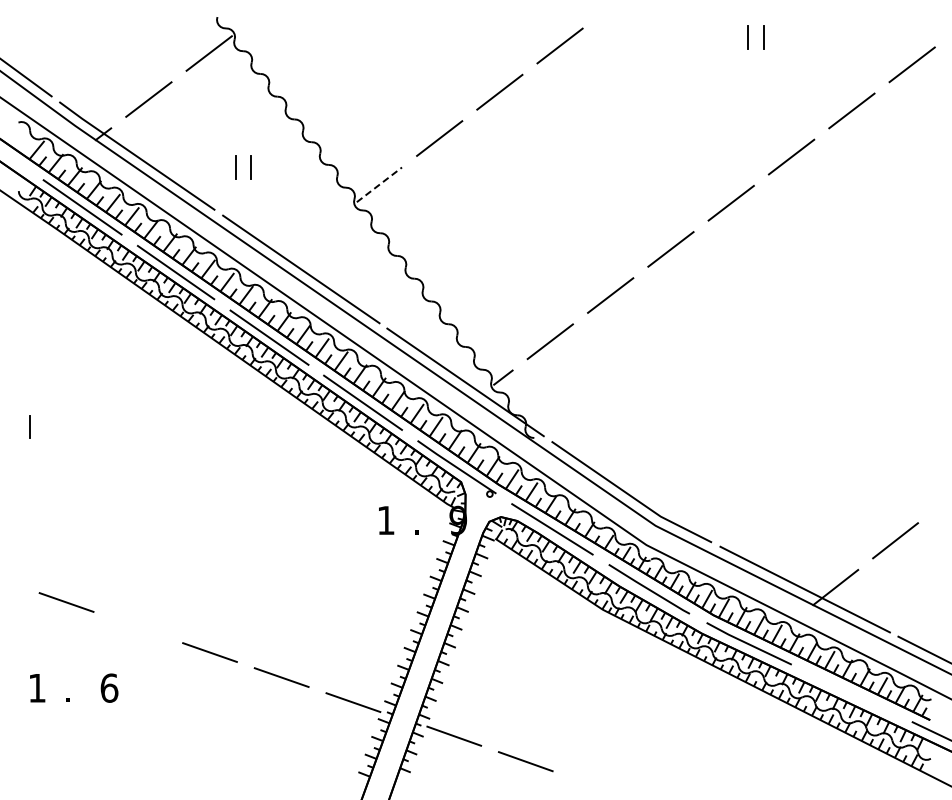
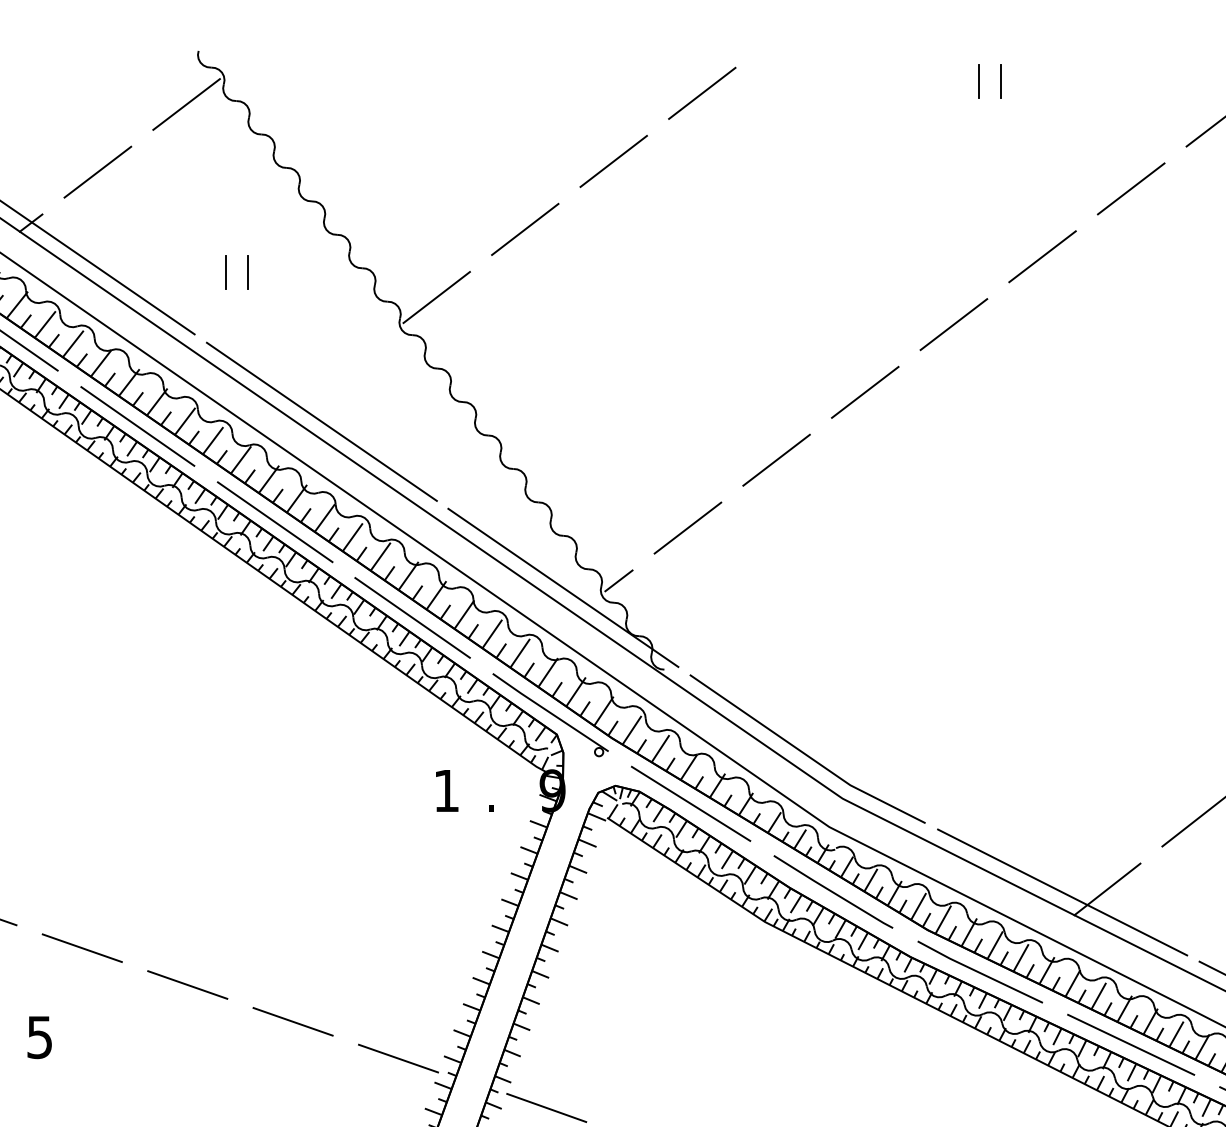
line: (379, 184) -> (436, 297), dashed -> solid
line: (138, 627) -> (82, 948), added
text: (109, 687) -> (39, 1036), 6 -> 5
line: (851, 692) -> (1130, 1043), added

